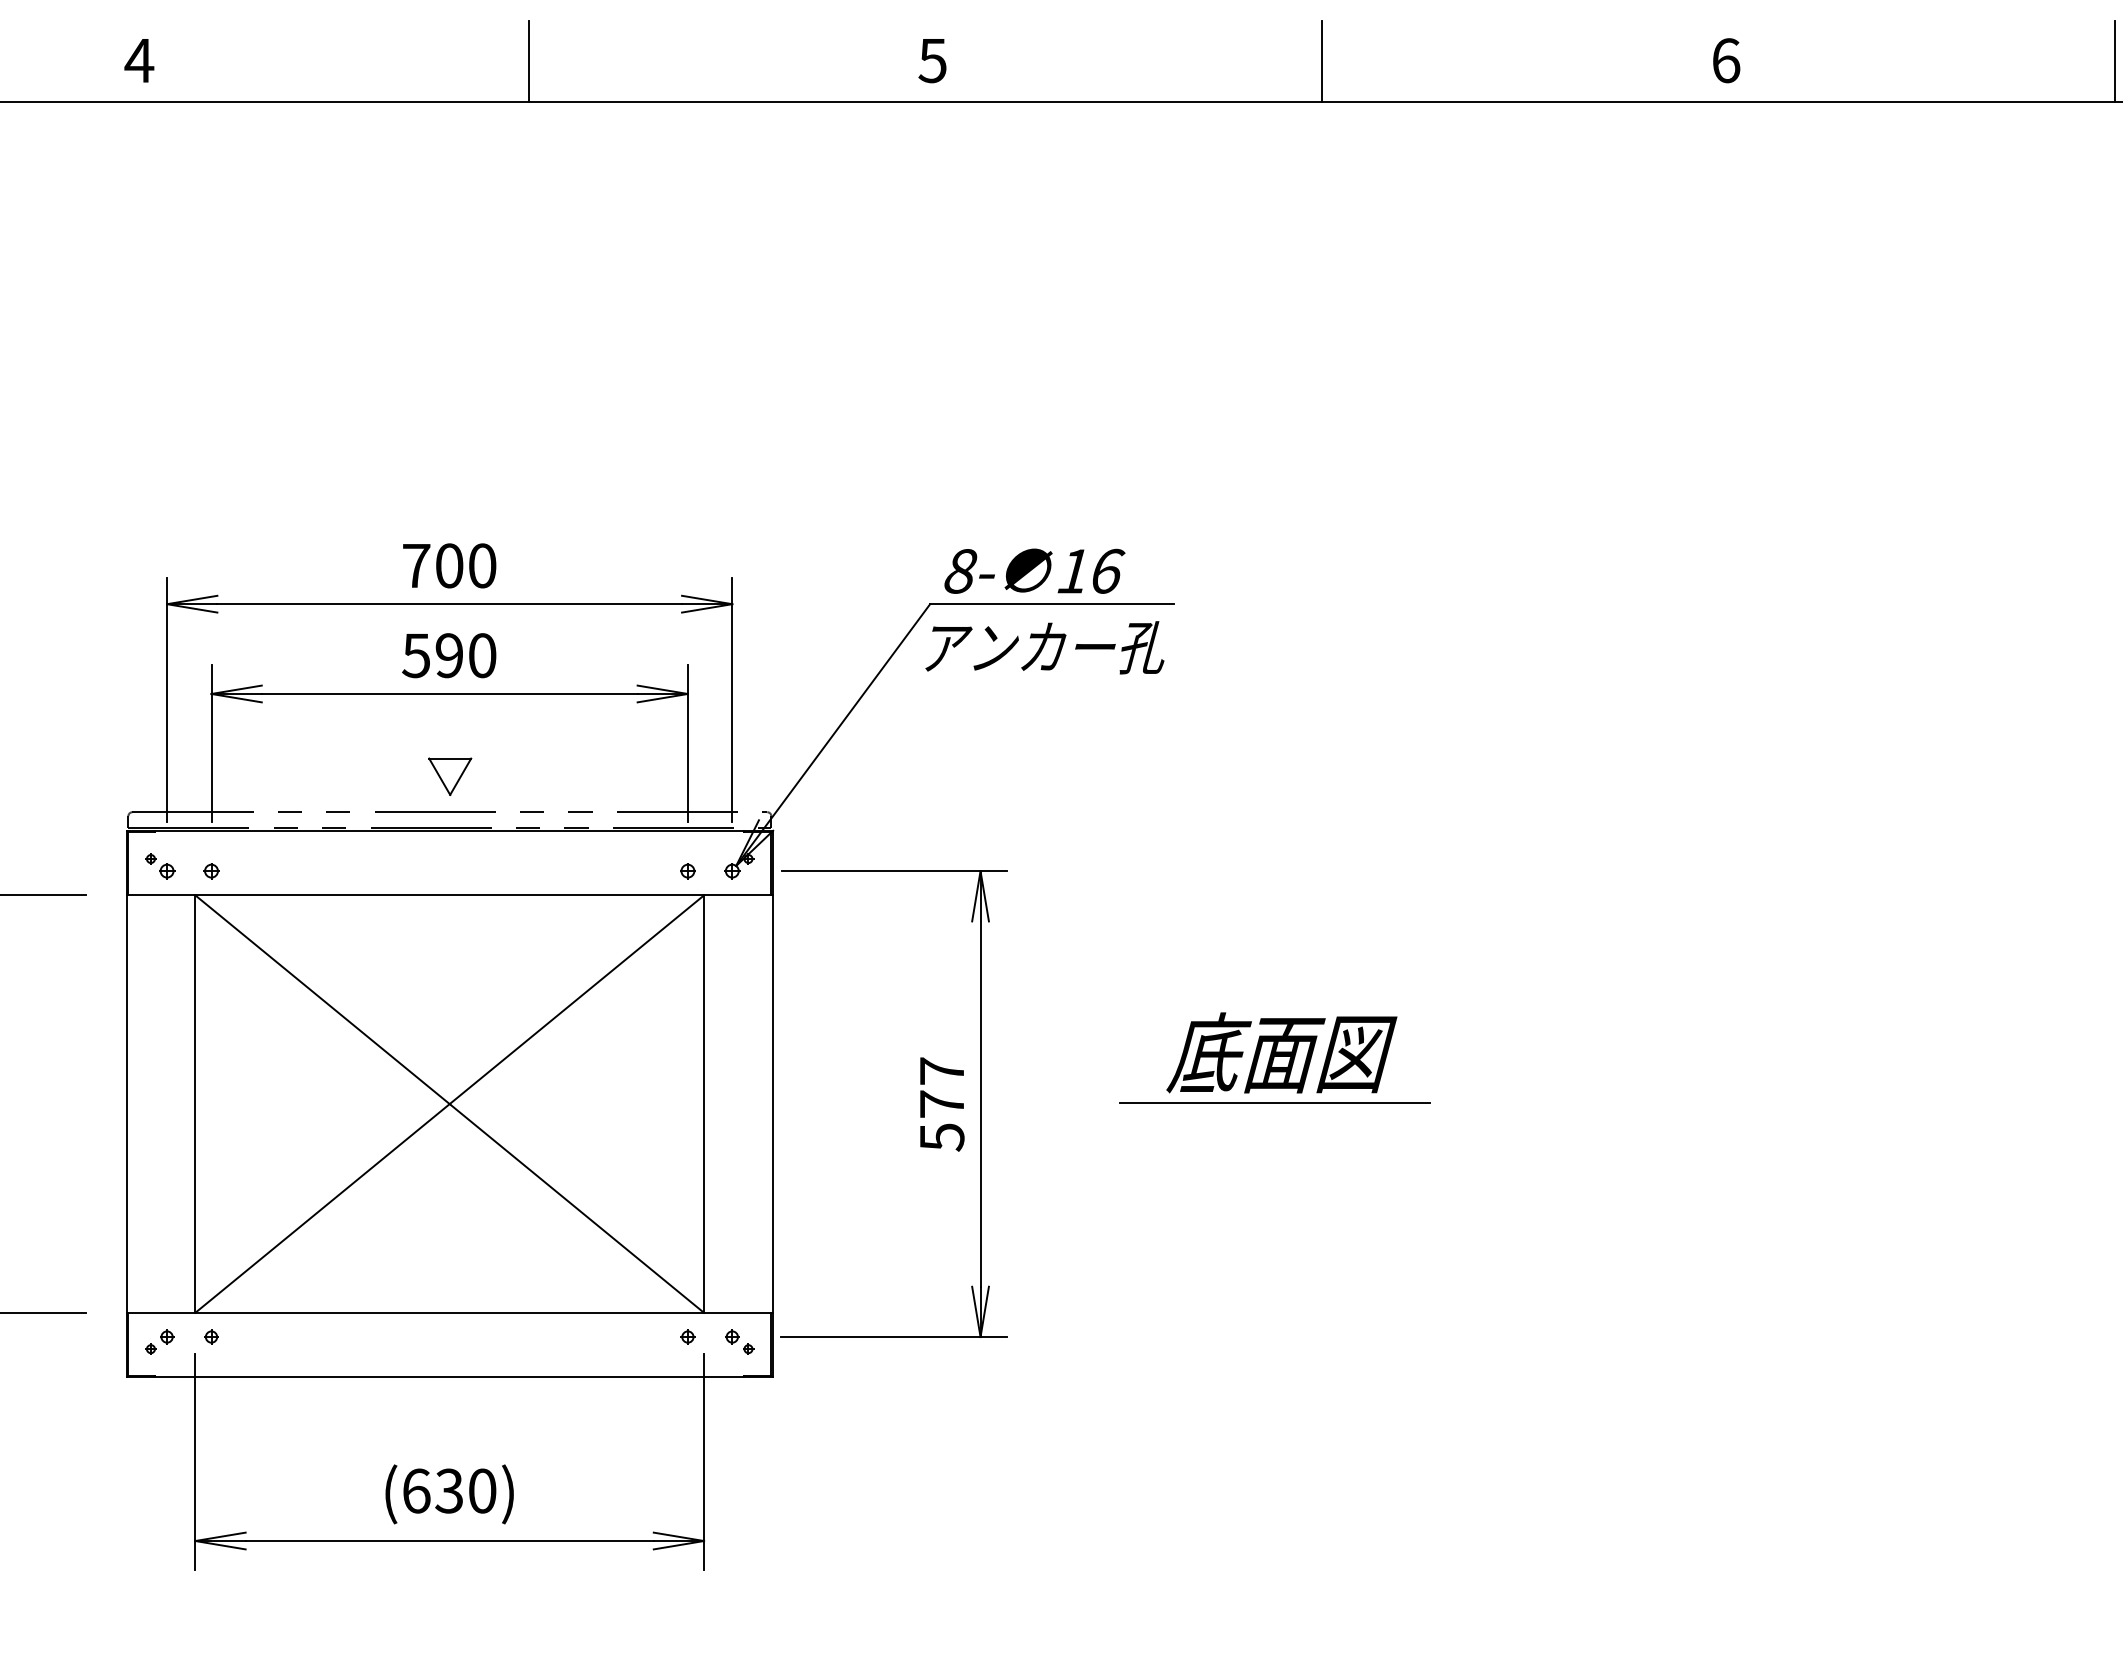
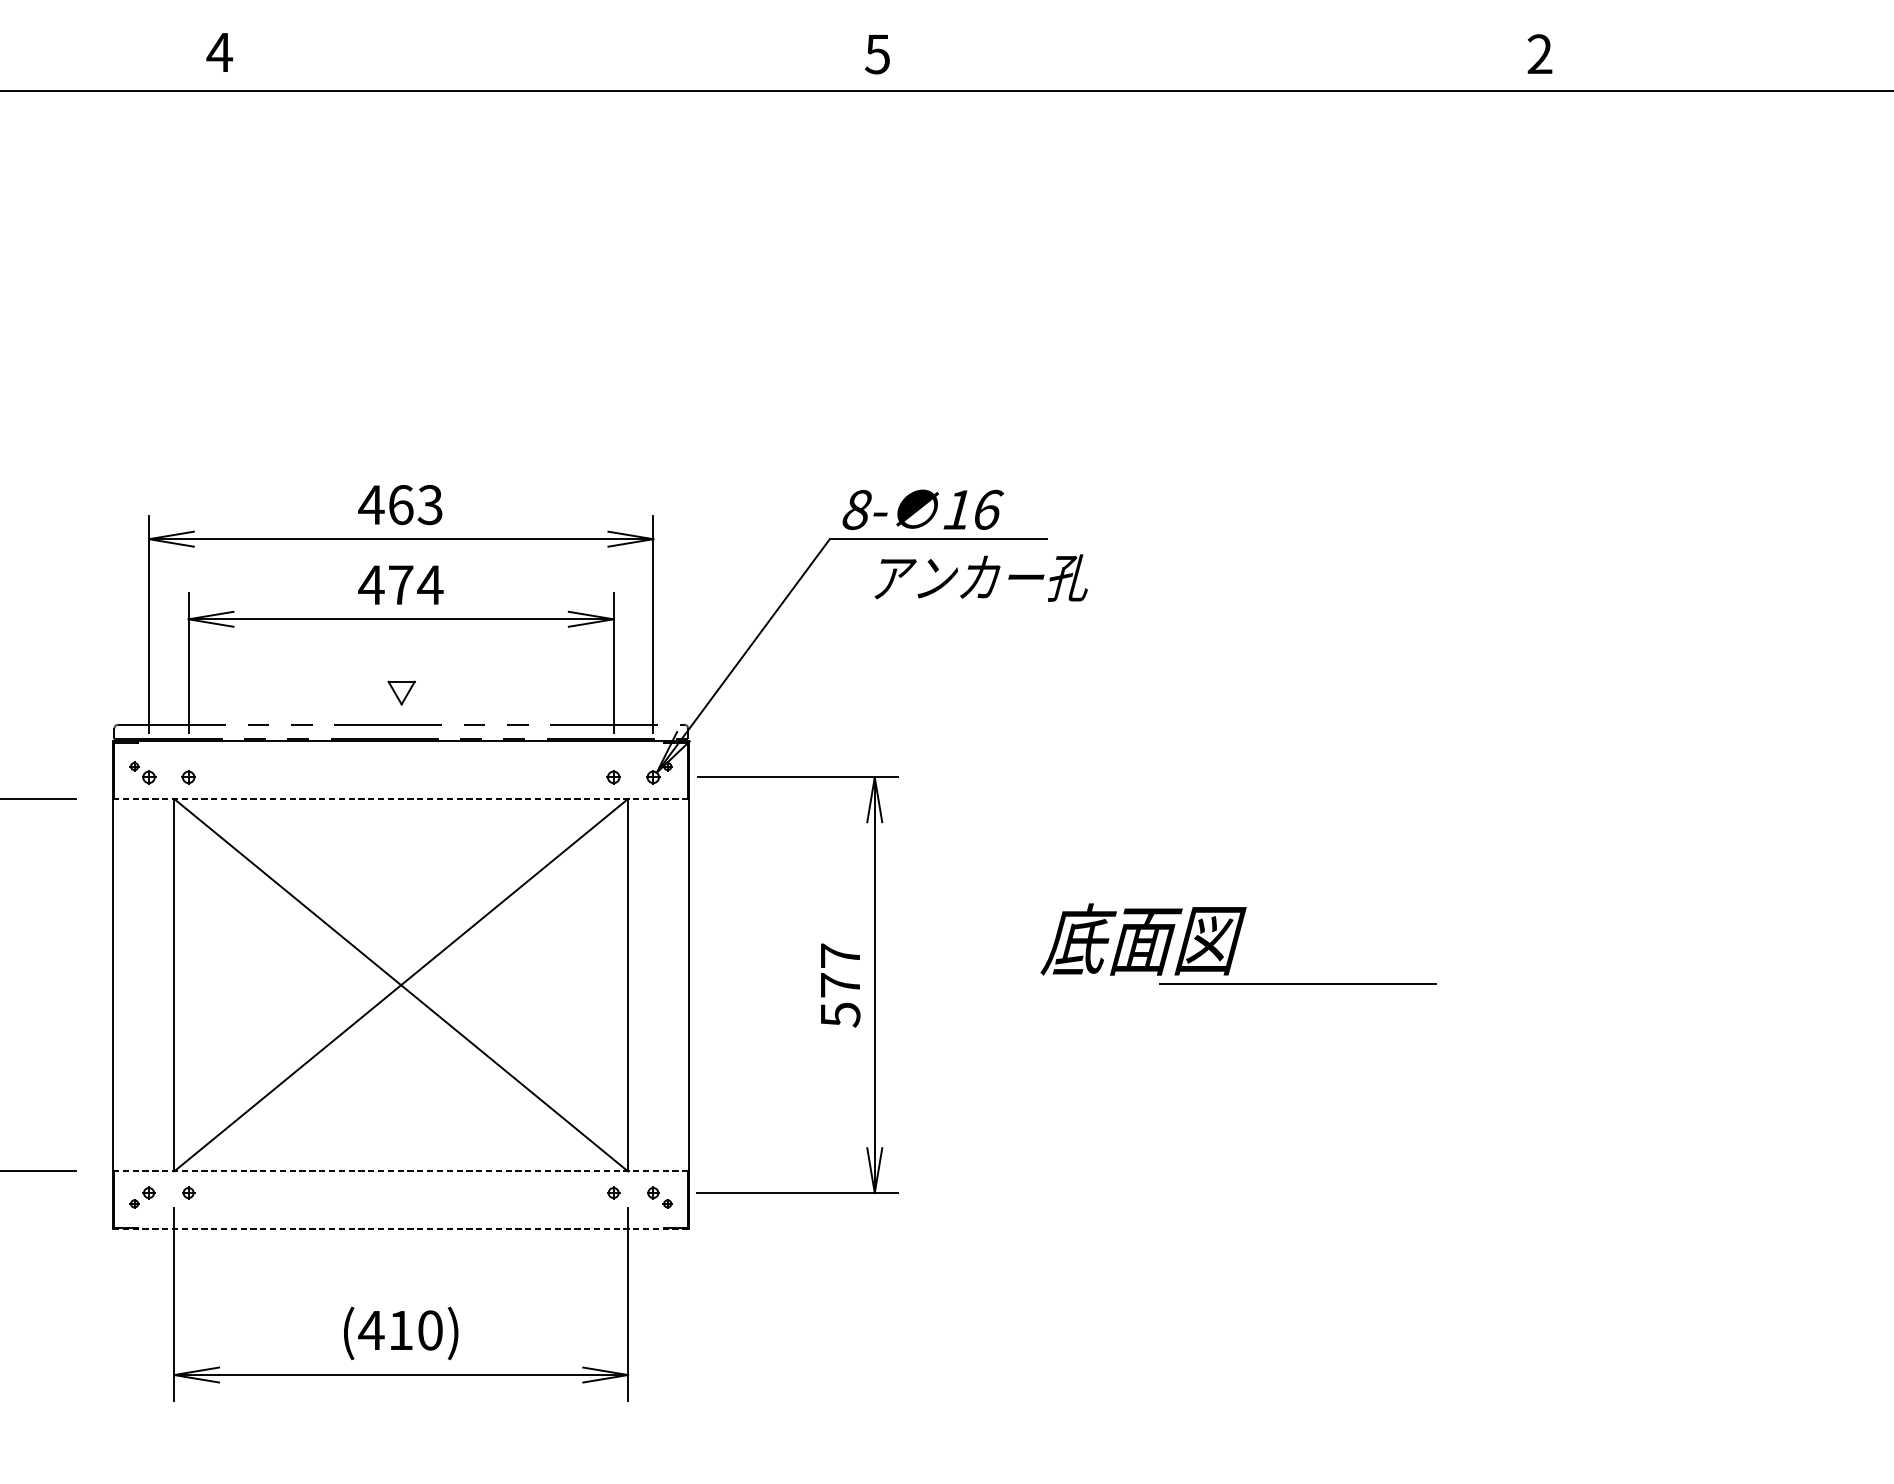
text: (139, 60) -> (219, 52), moved
line: (528, 60) -> (471, 54), removed
line: (1322, 60) -> (1179, 54), removed
text: (1726, 60) -> (1540, 54), 6 -> 2
line: (2115, 60) -> (1887, 54), removed
text: (932, 61) -> (877, 55), moved
text: (448, 565) -> (400, 504), 700 -> 463
text: (1044, 647) -> (980, 577), moved
text: (449, 655) -> (400, 584), 590 -> 474
part: (450, 776) -> (401, 692), size x0.7
line: (449, 895) -> (400, 799), solid -> dashed
line: (1274, 1102) -> (1297, 983), moved
line: (449, 1312) -> (400, 1171), solid -> dashed
line: (449, 1377) -> (400, 1229), solid -> dashed
text: (431, 1490) -> (384, 1329), (630) -> (410)

